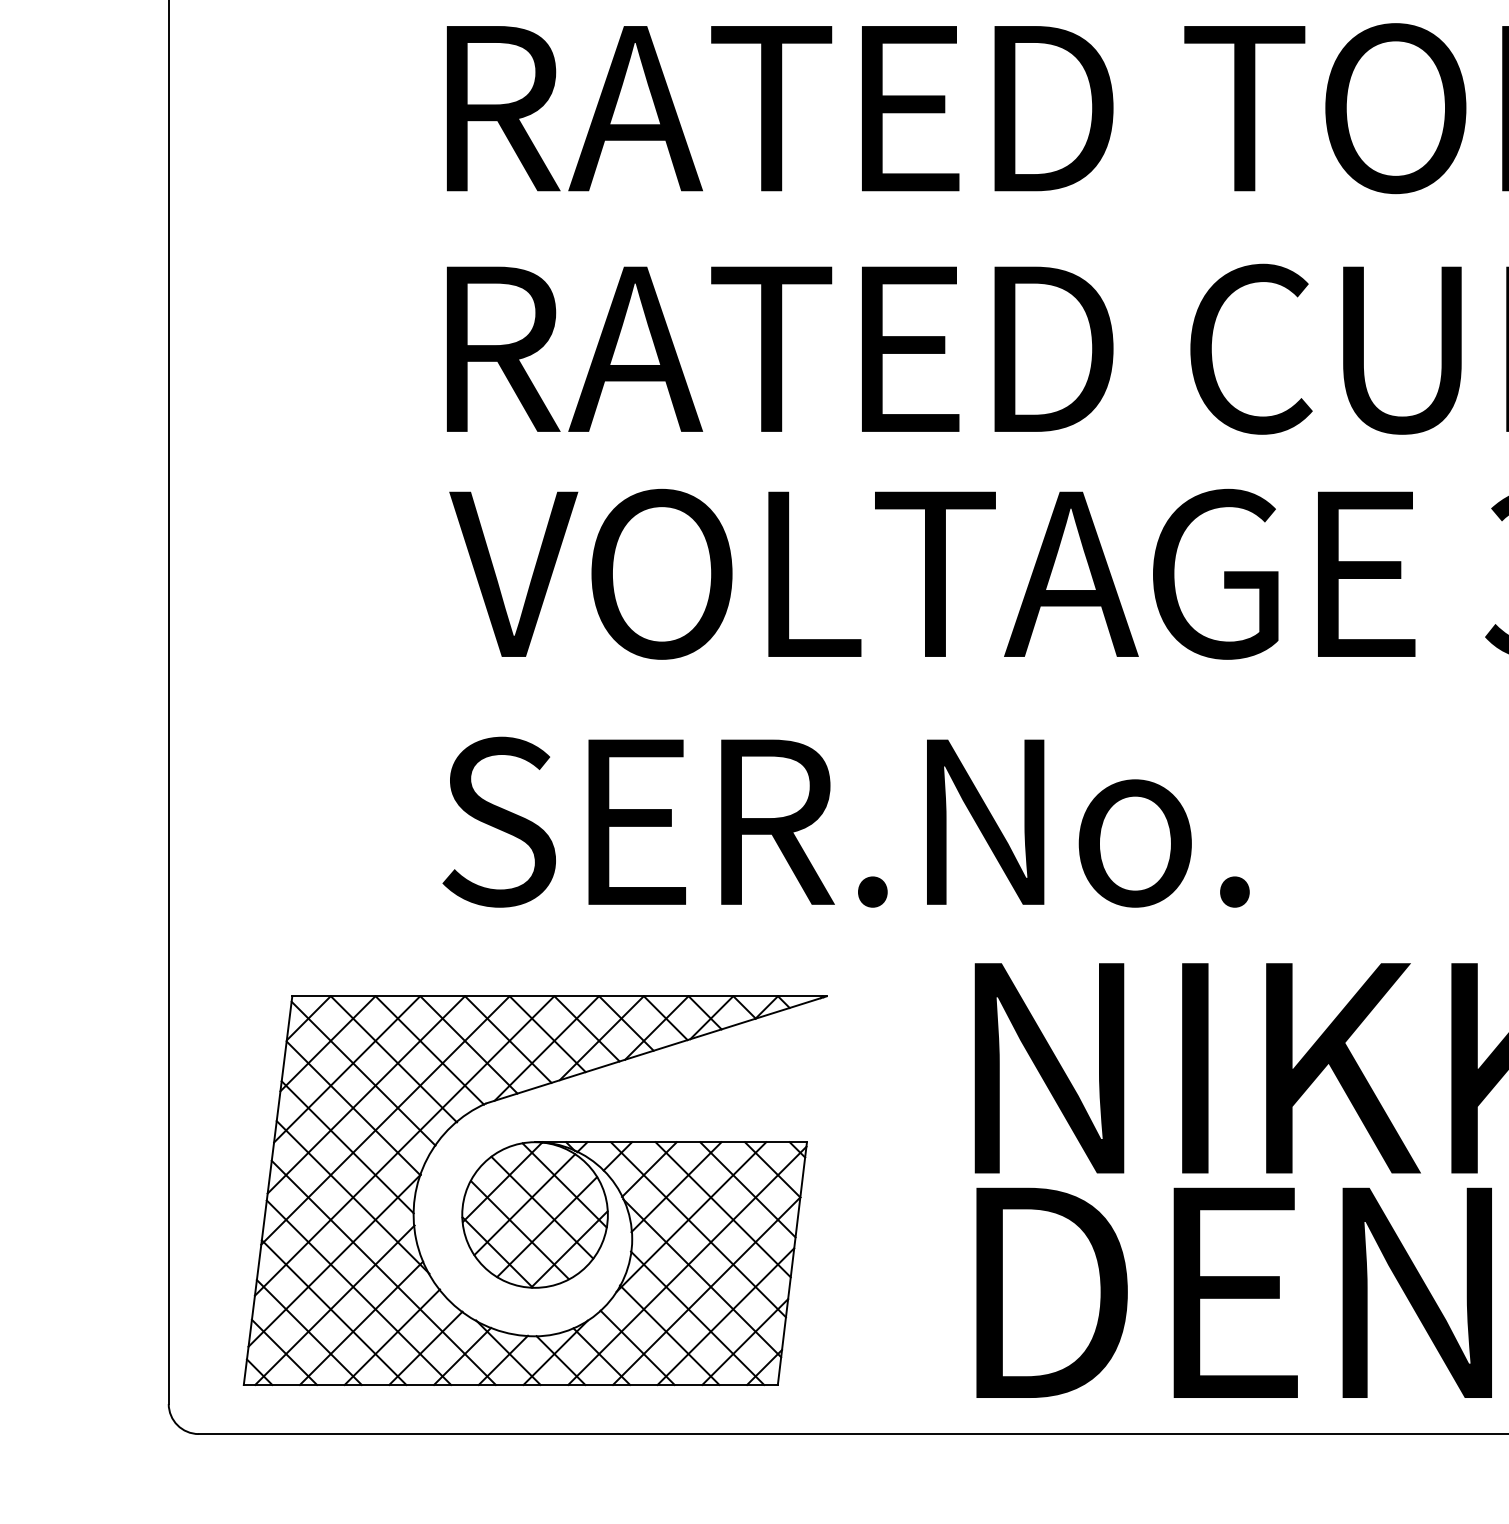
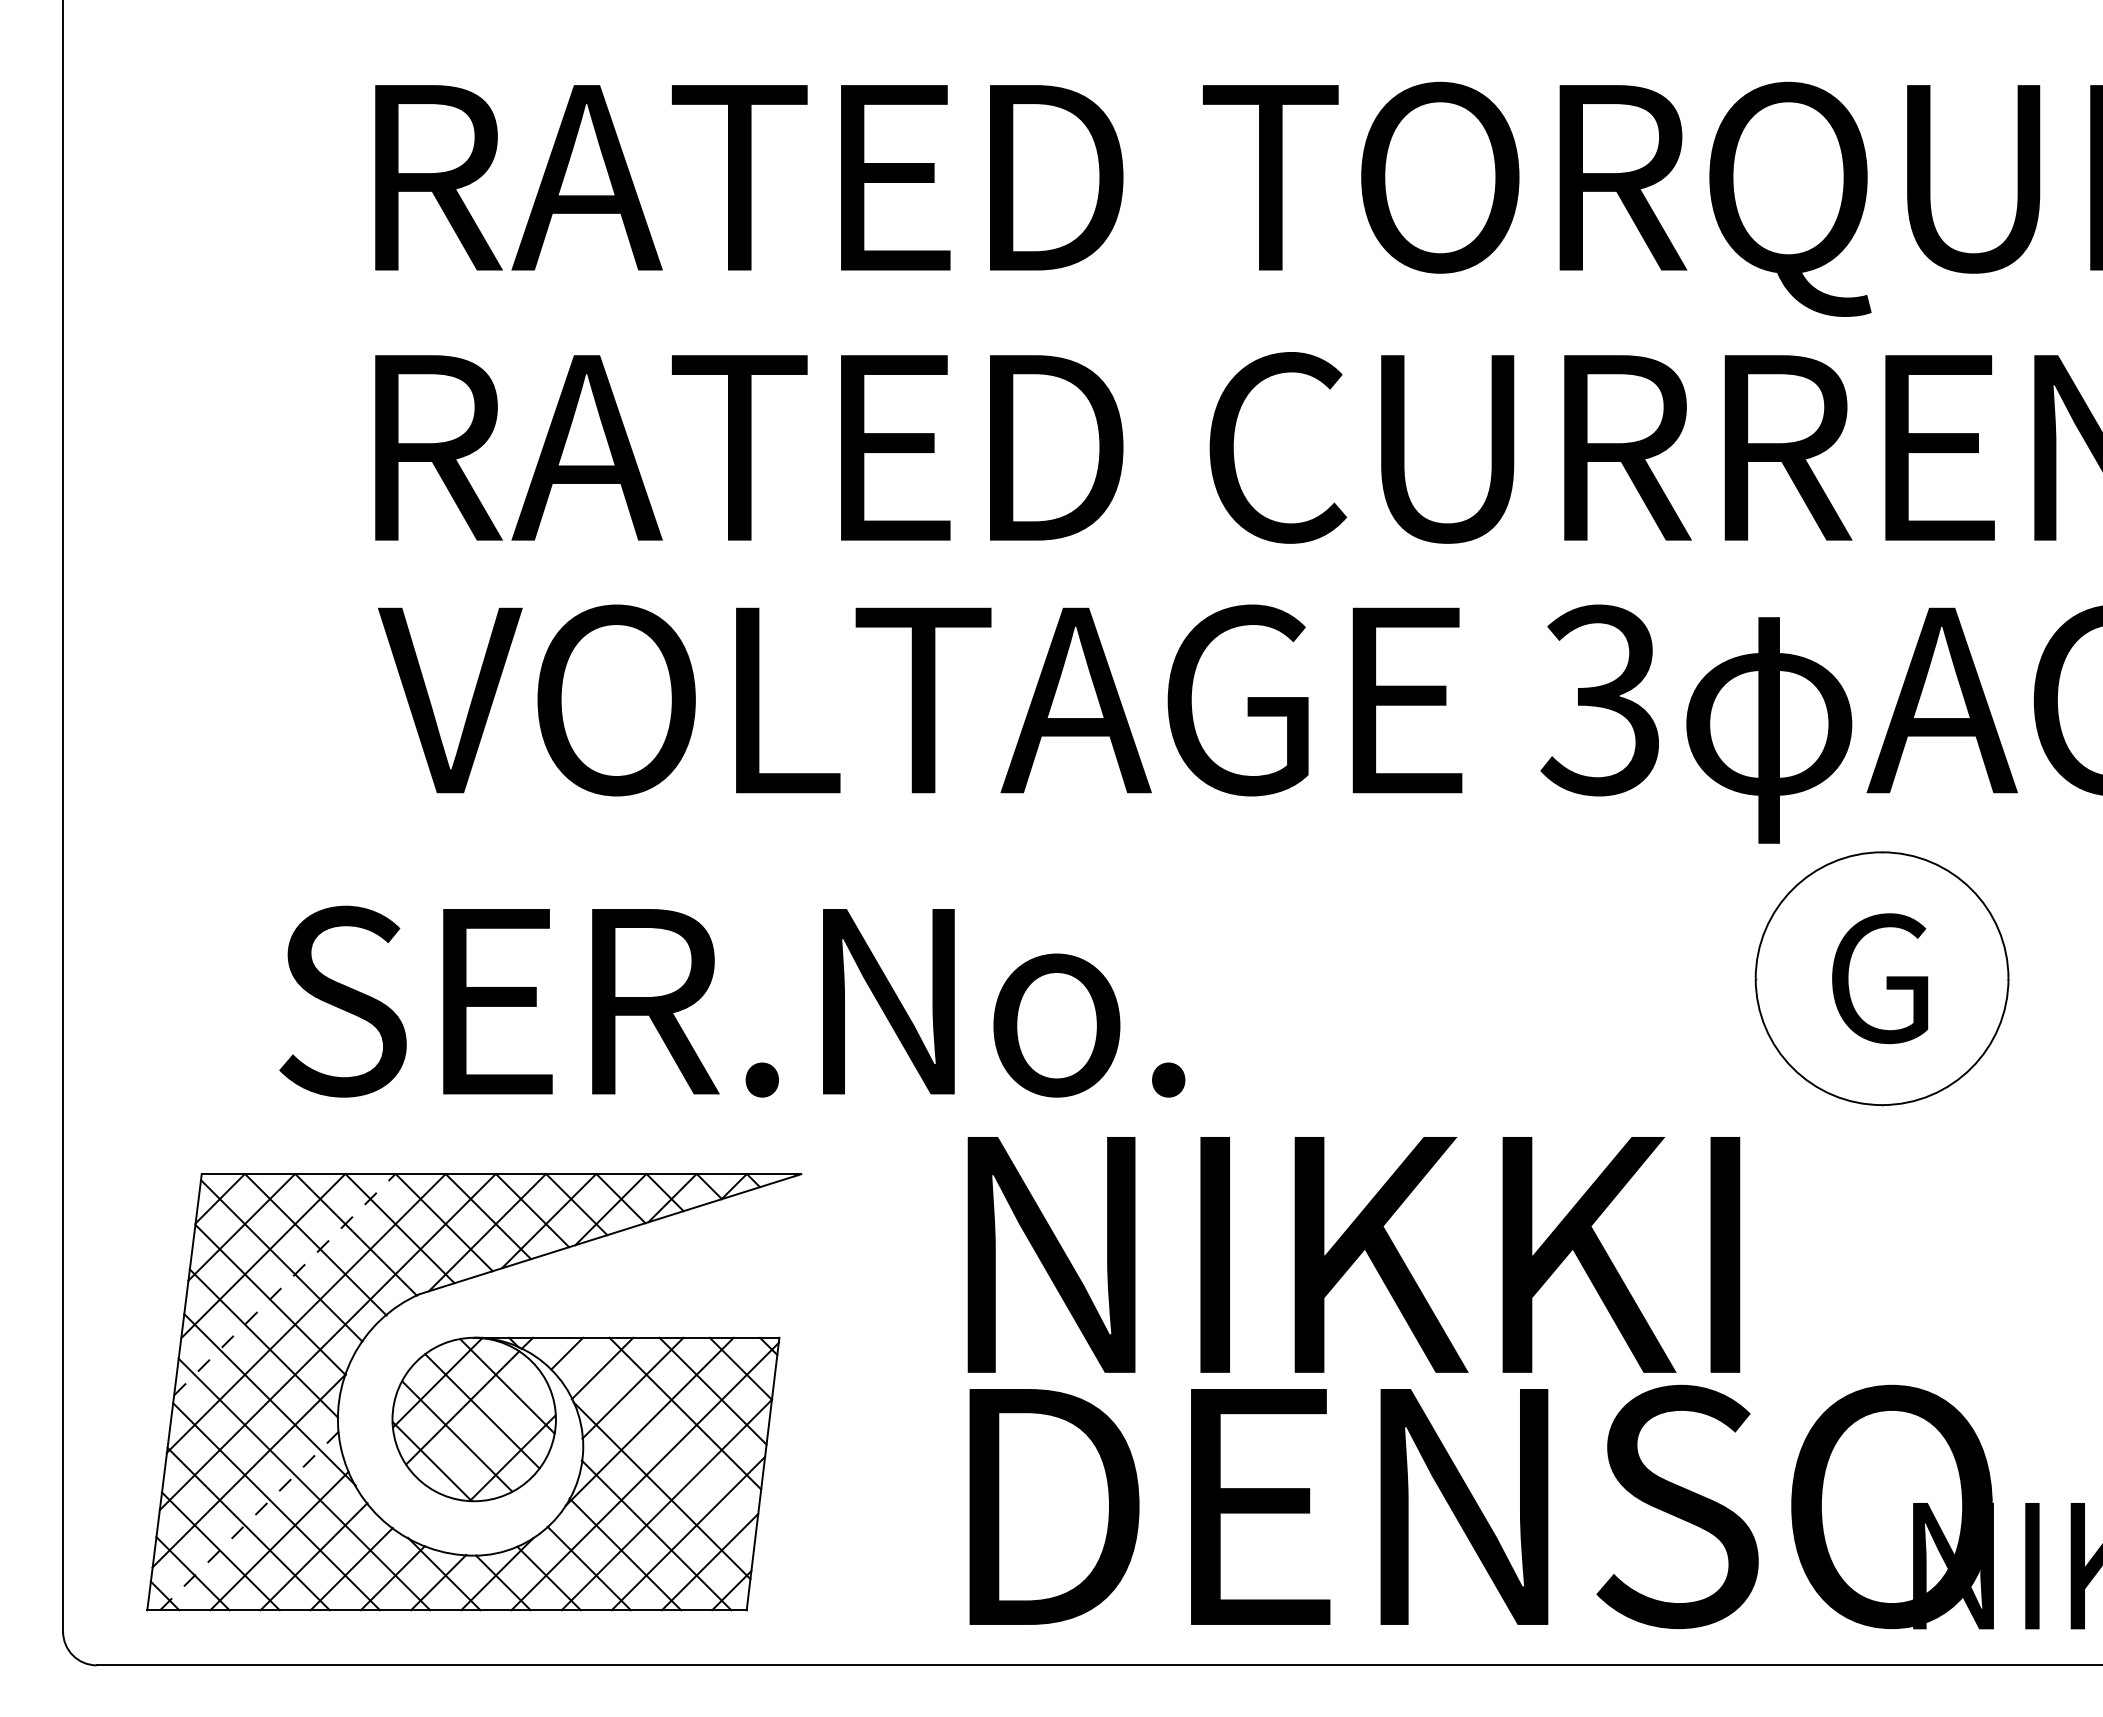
text: (846, 822) -> (732, 1001), moved
line: (366, 1094) -> (285, 1284), solid -> dashed
line: (546, 1227) -> (487, 1433), removed
line: (698, 1229) -> (657, 1435), removed
line: (334, 1304) -> (249, 1520), solid -> dashed

